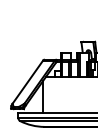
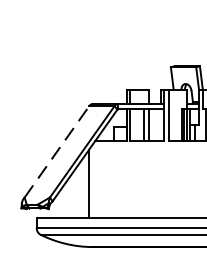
line: (28, 81) -> (58, 150), solid -> dashed

